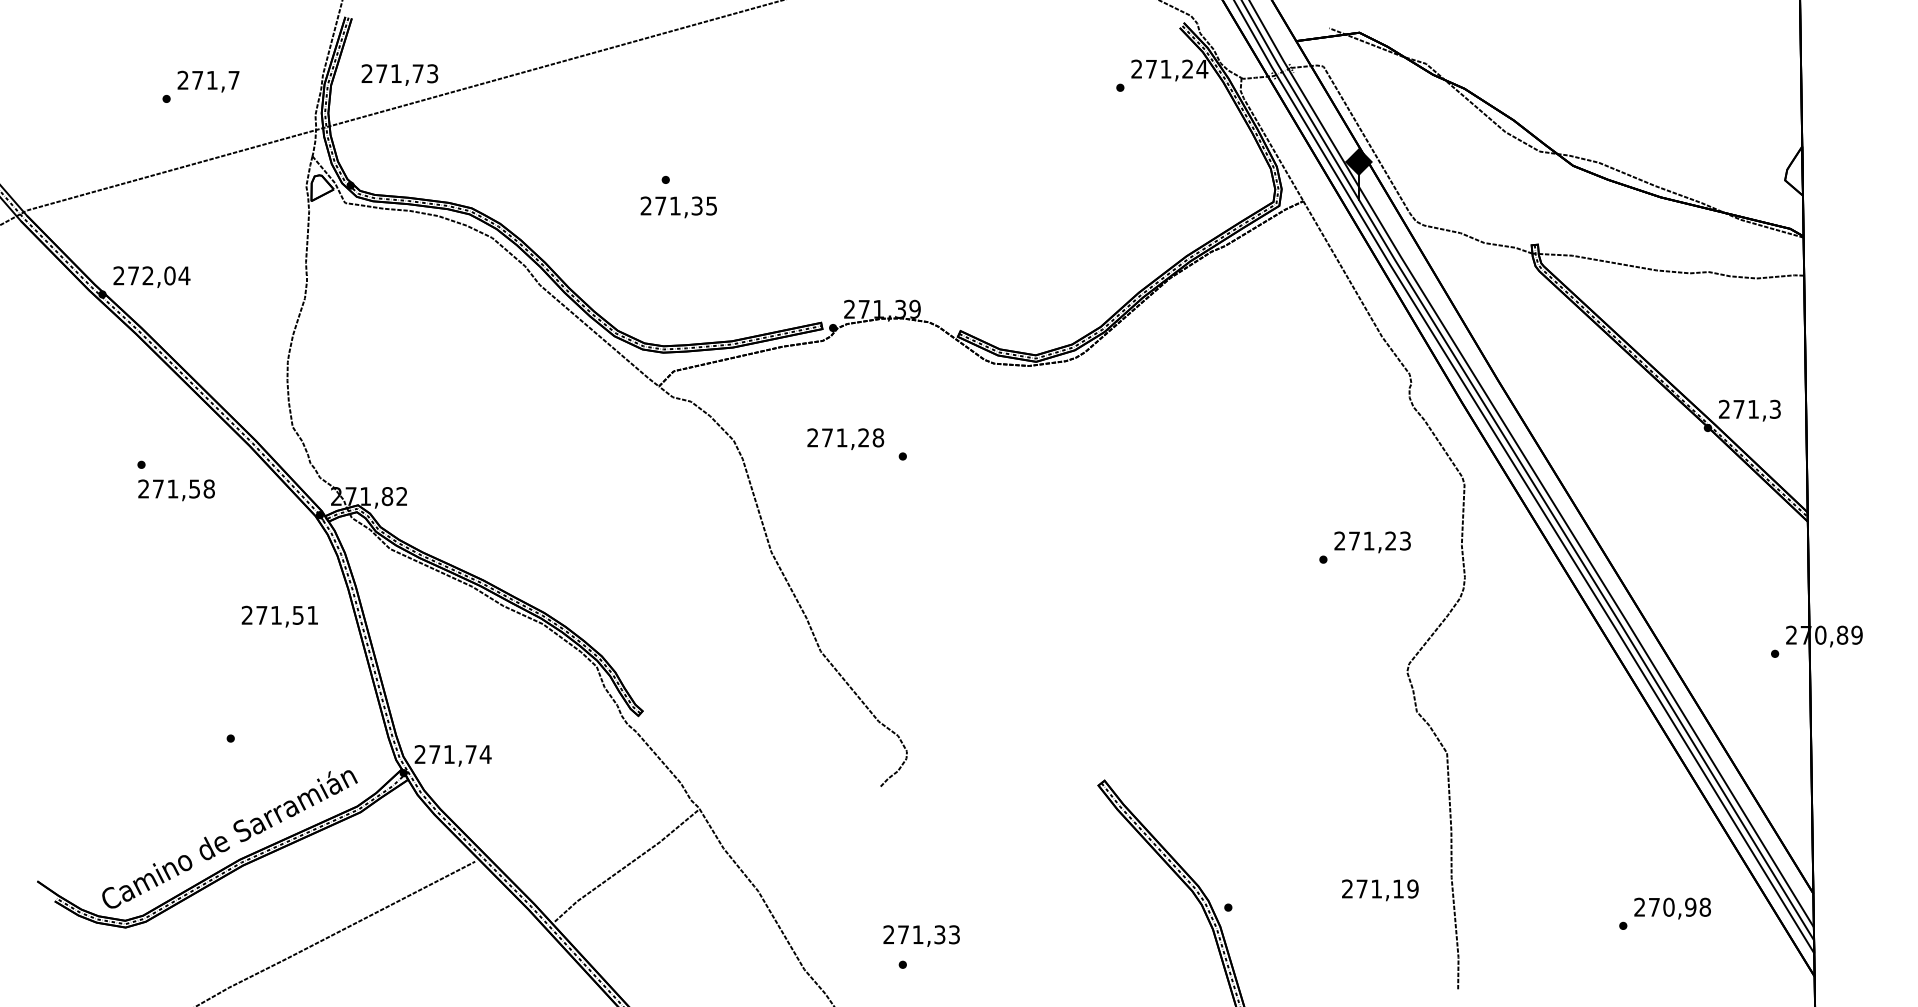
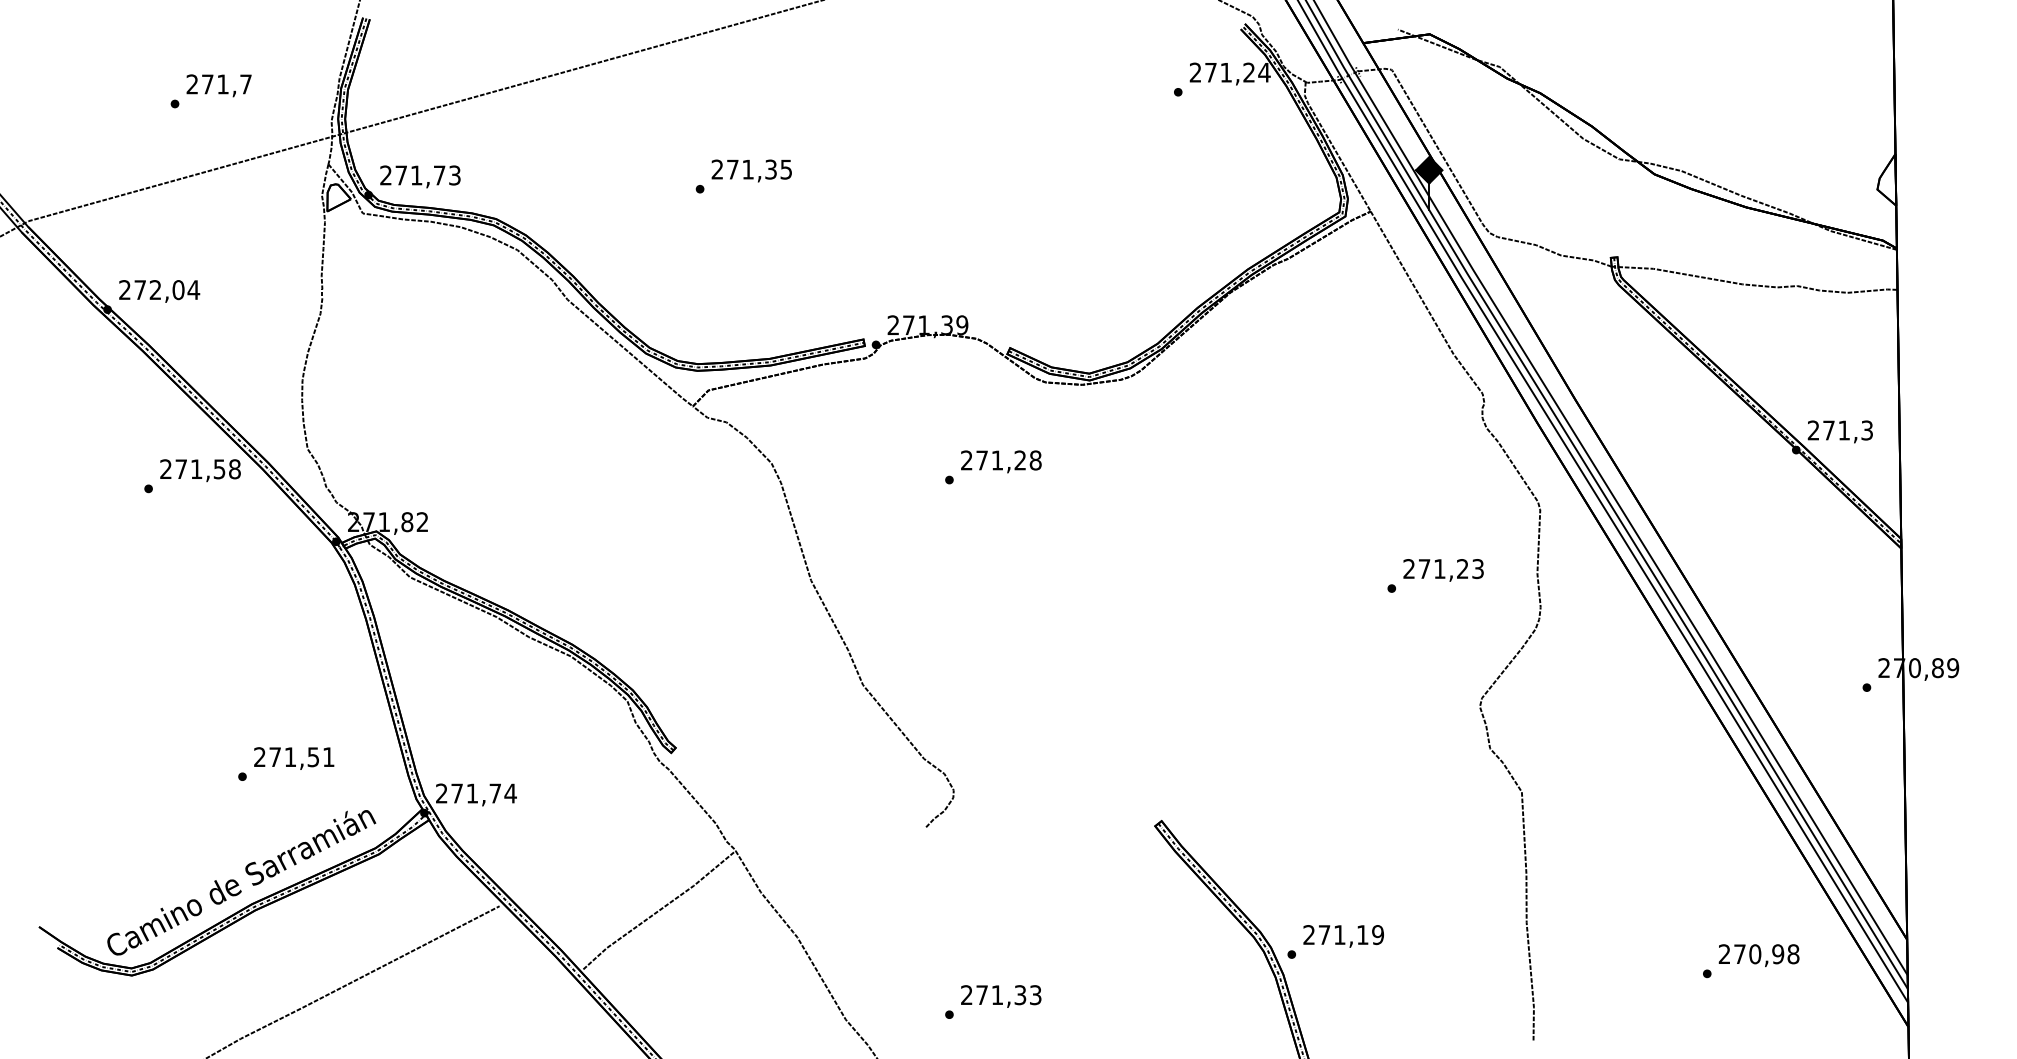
text: (399, 74) -> (420, 176), moved
text: (678, 206) -> (751, 170), moved
text: (845, 438) -> (1001, 461), moved
text: (176, 490) -> (200, 470), moved
text: (280, 616) -> (294, 758), moved
text: (1380, 890) -> (1343, 936), moved
text: (921, 936) -> (1001, 996), moved

